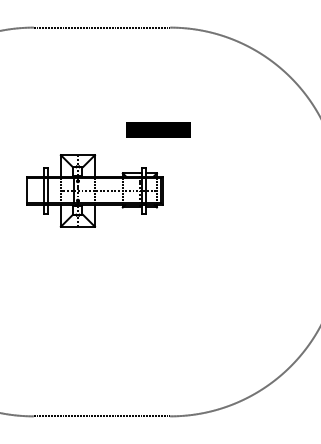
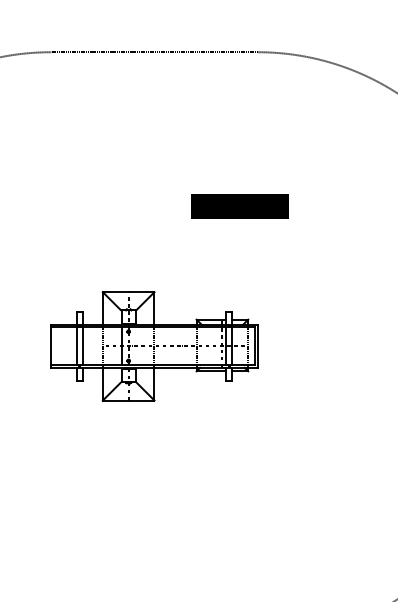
part: (94, 190) -> (153, 345), moved

